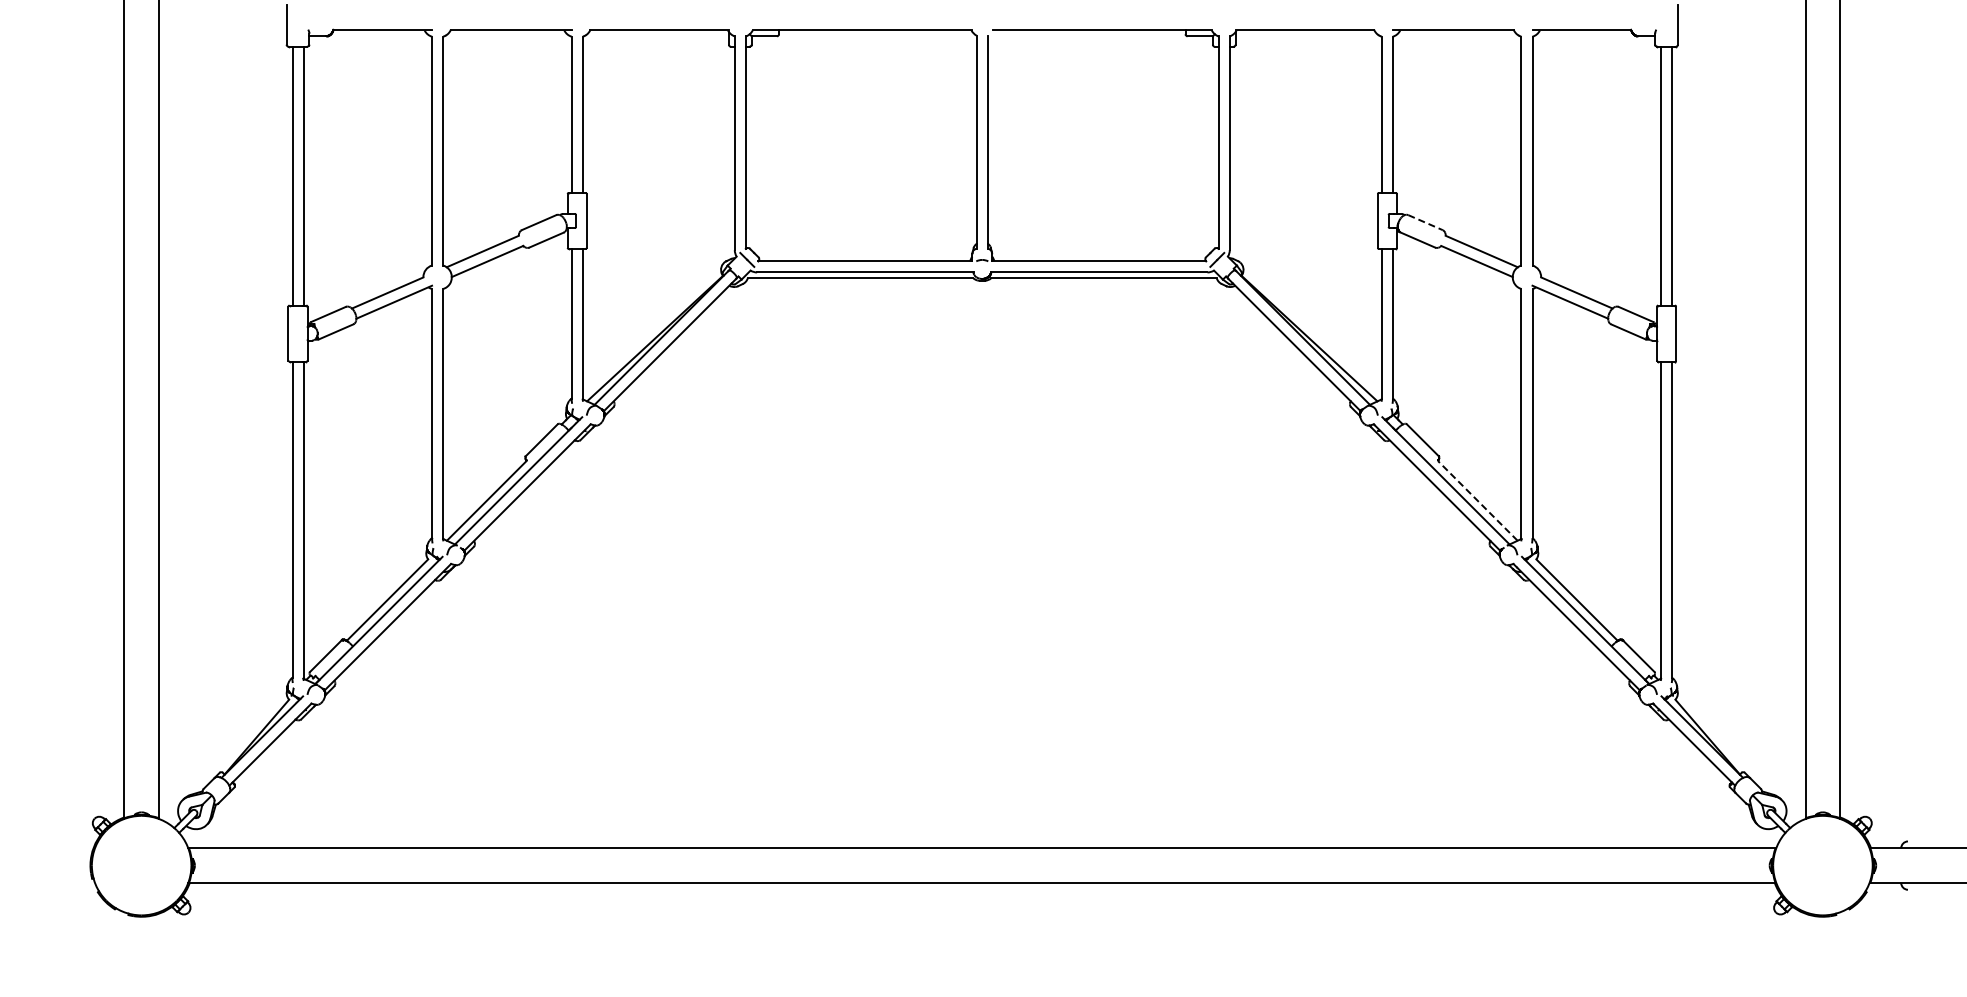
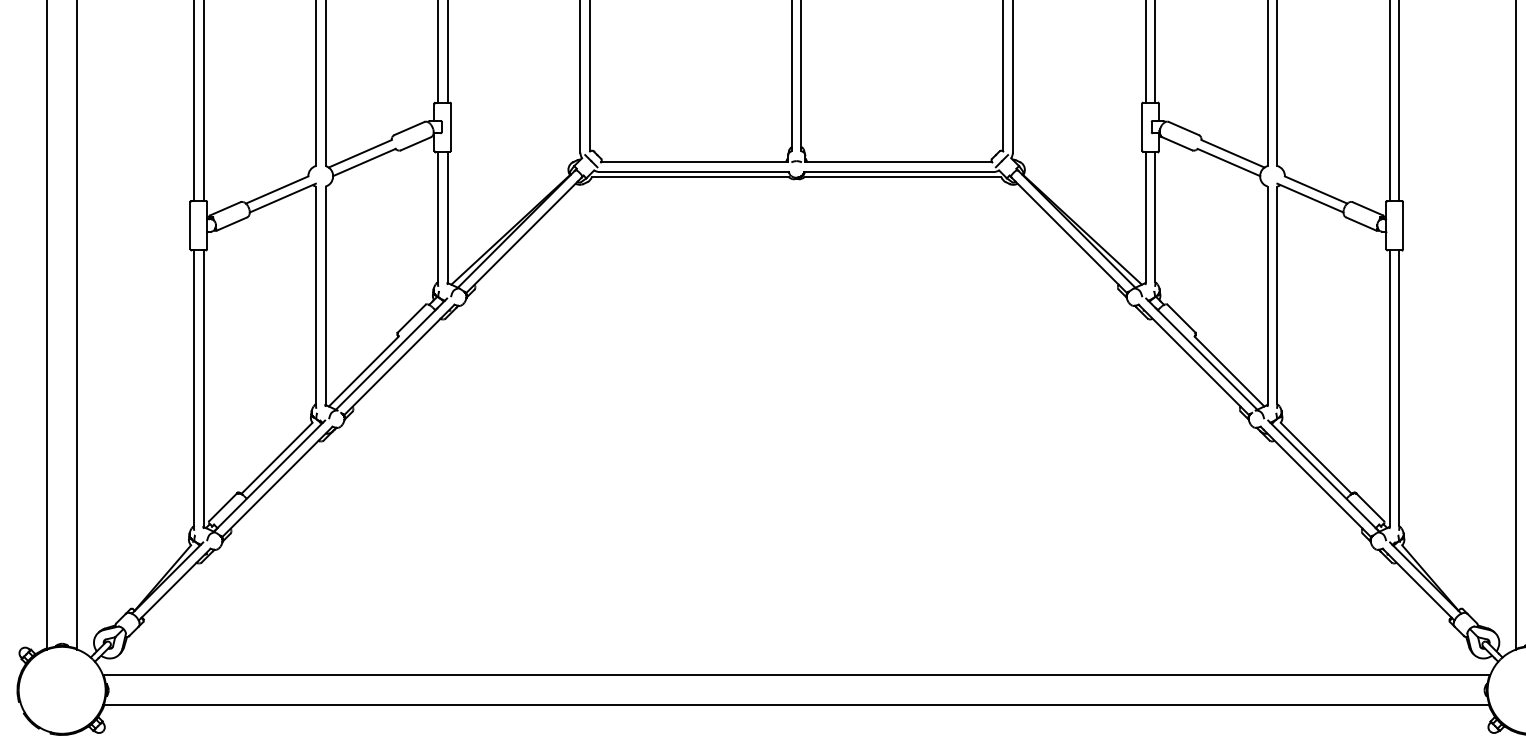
line: (1425, 222) -> (1183, 128), dashed -> solid
line: (1477, 500) -> (1229, 371), dashed -> solid

